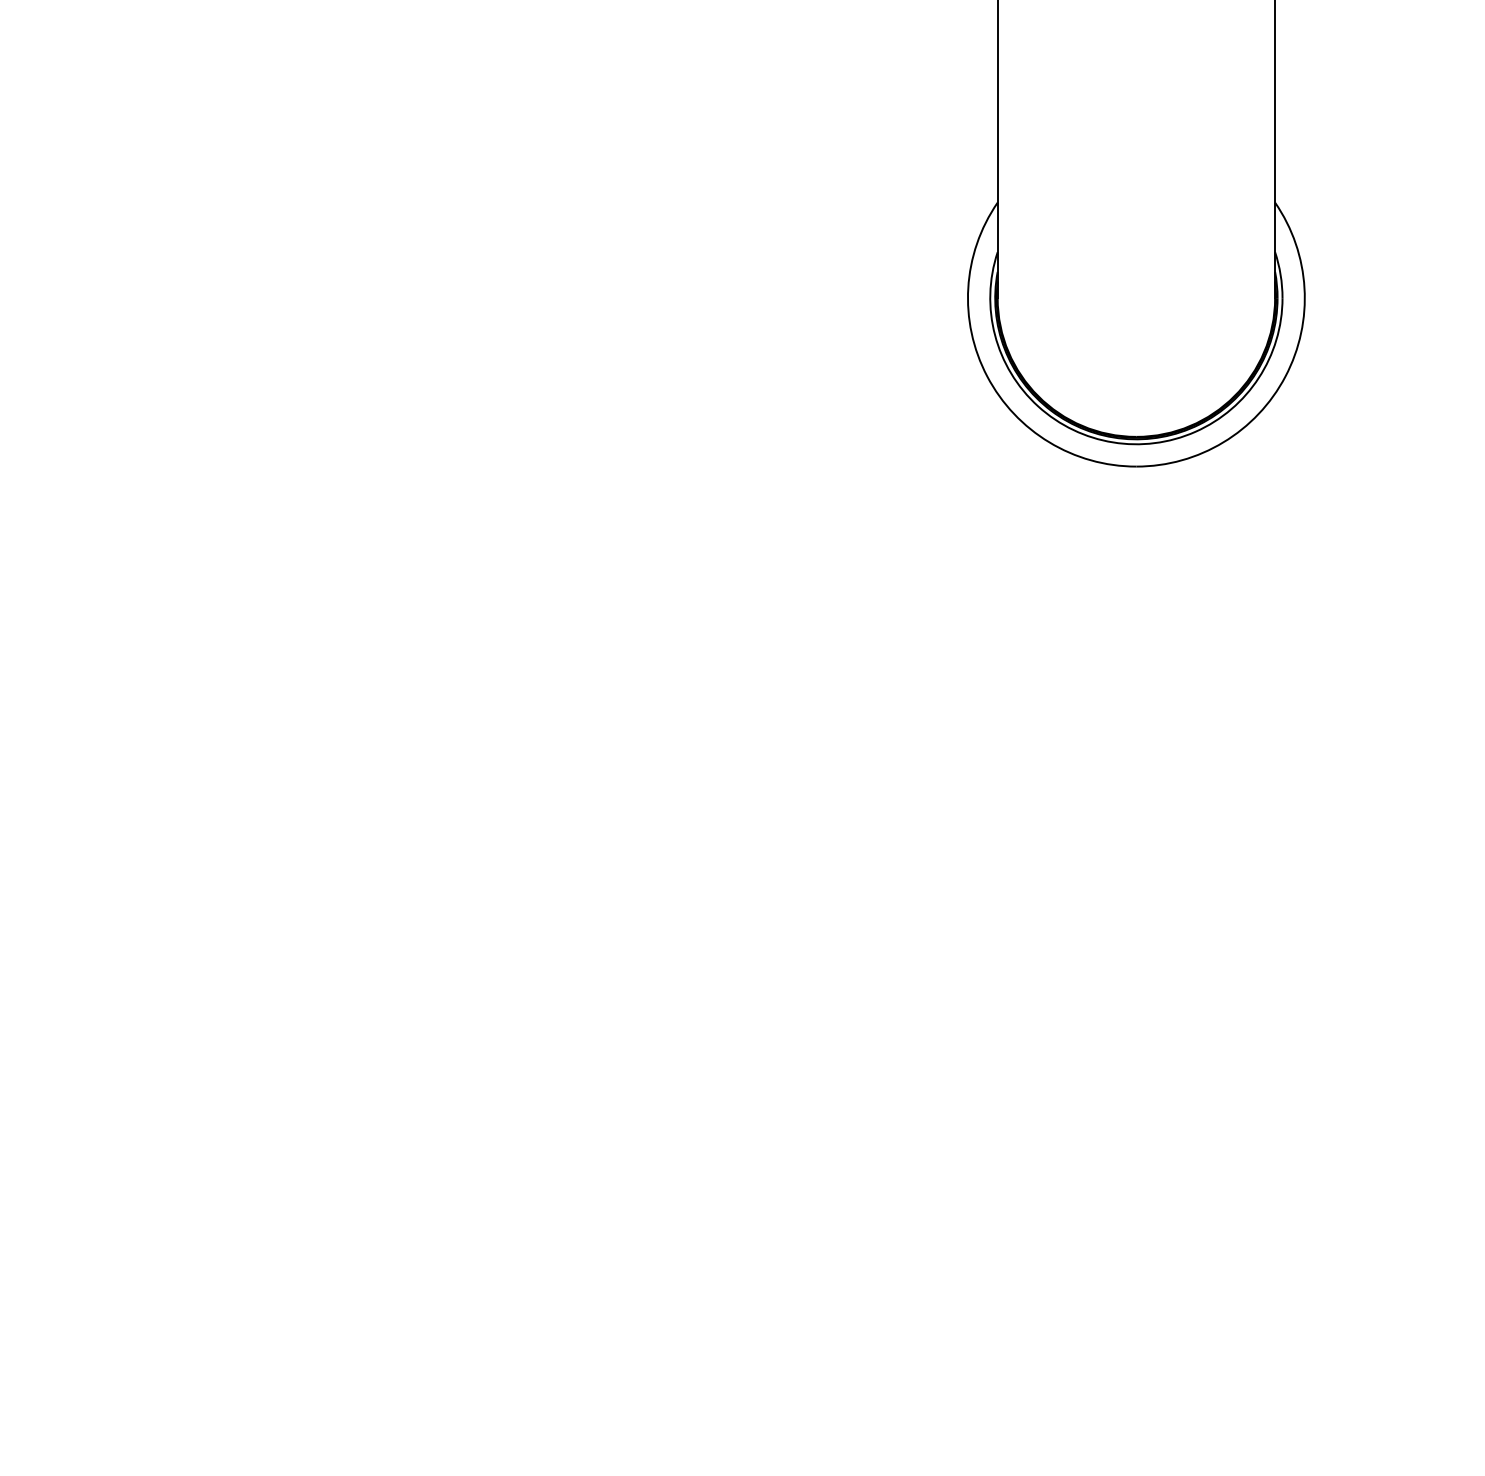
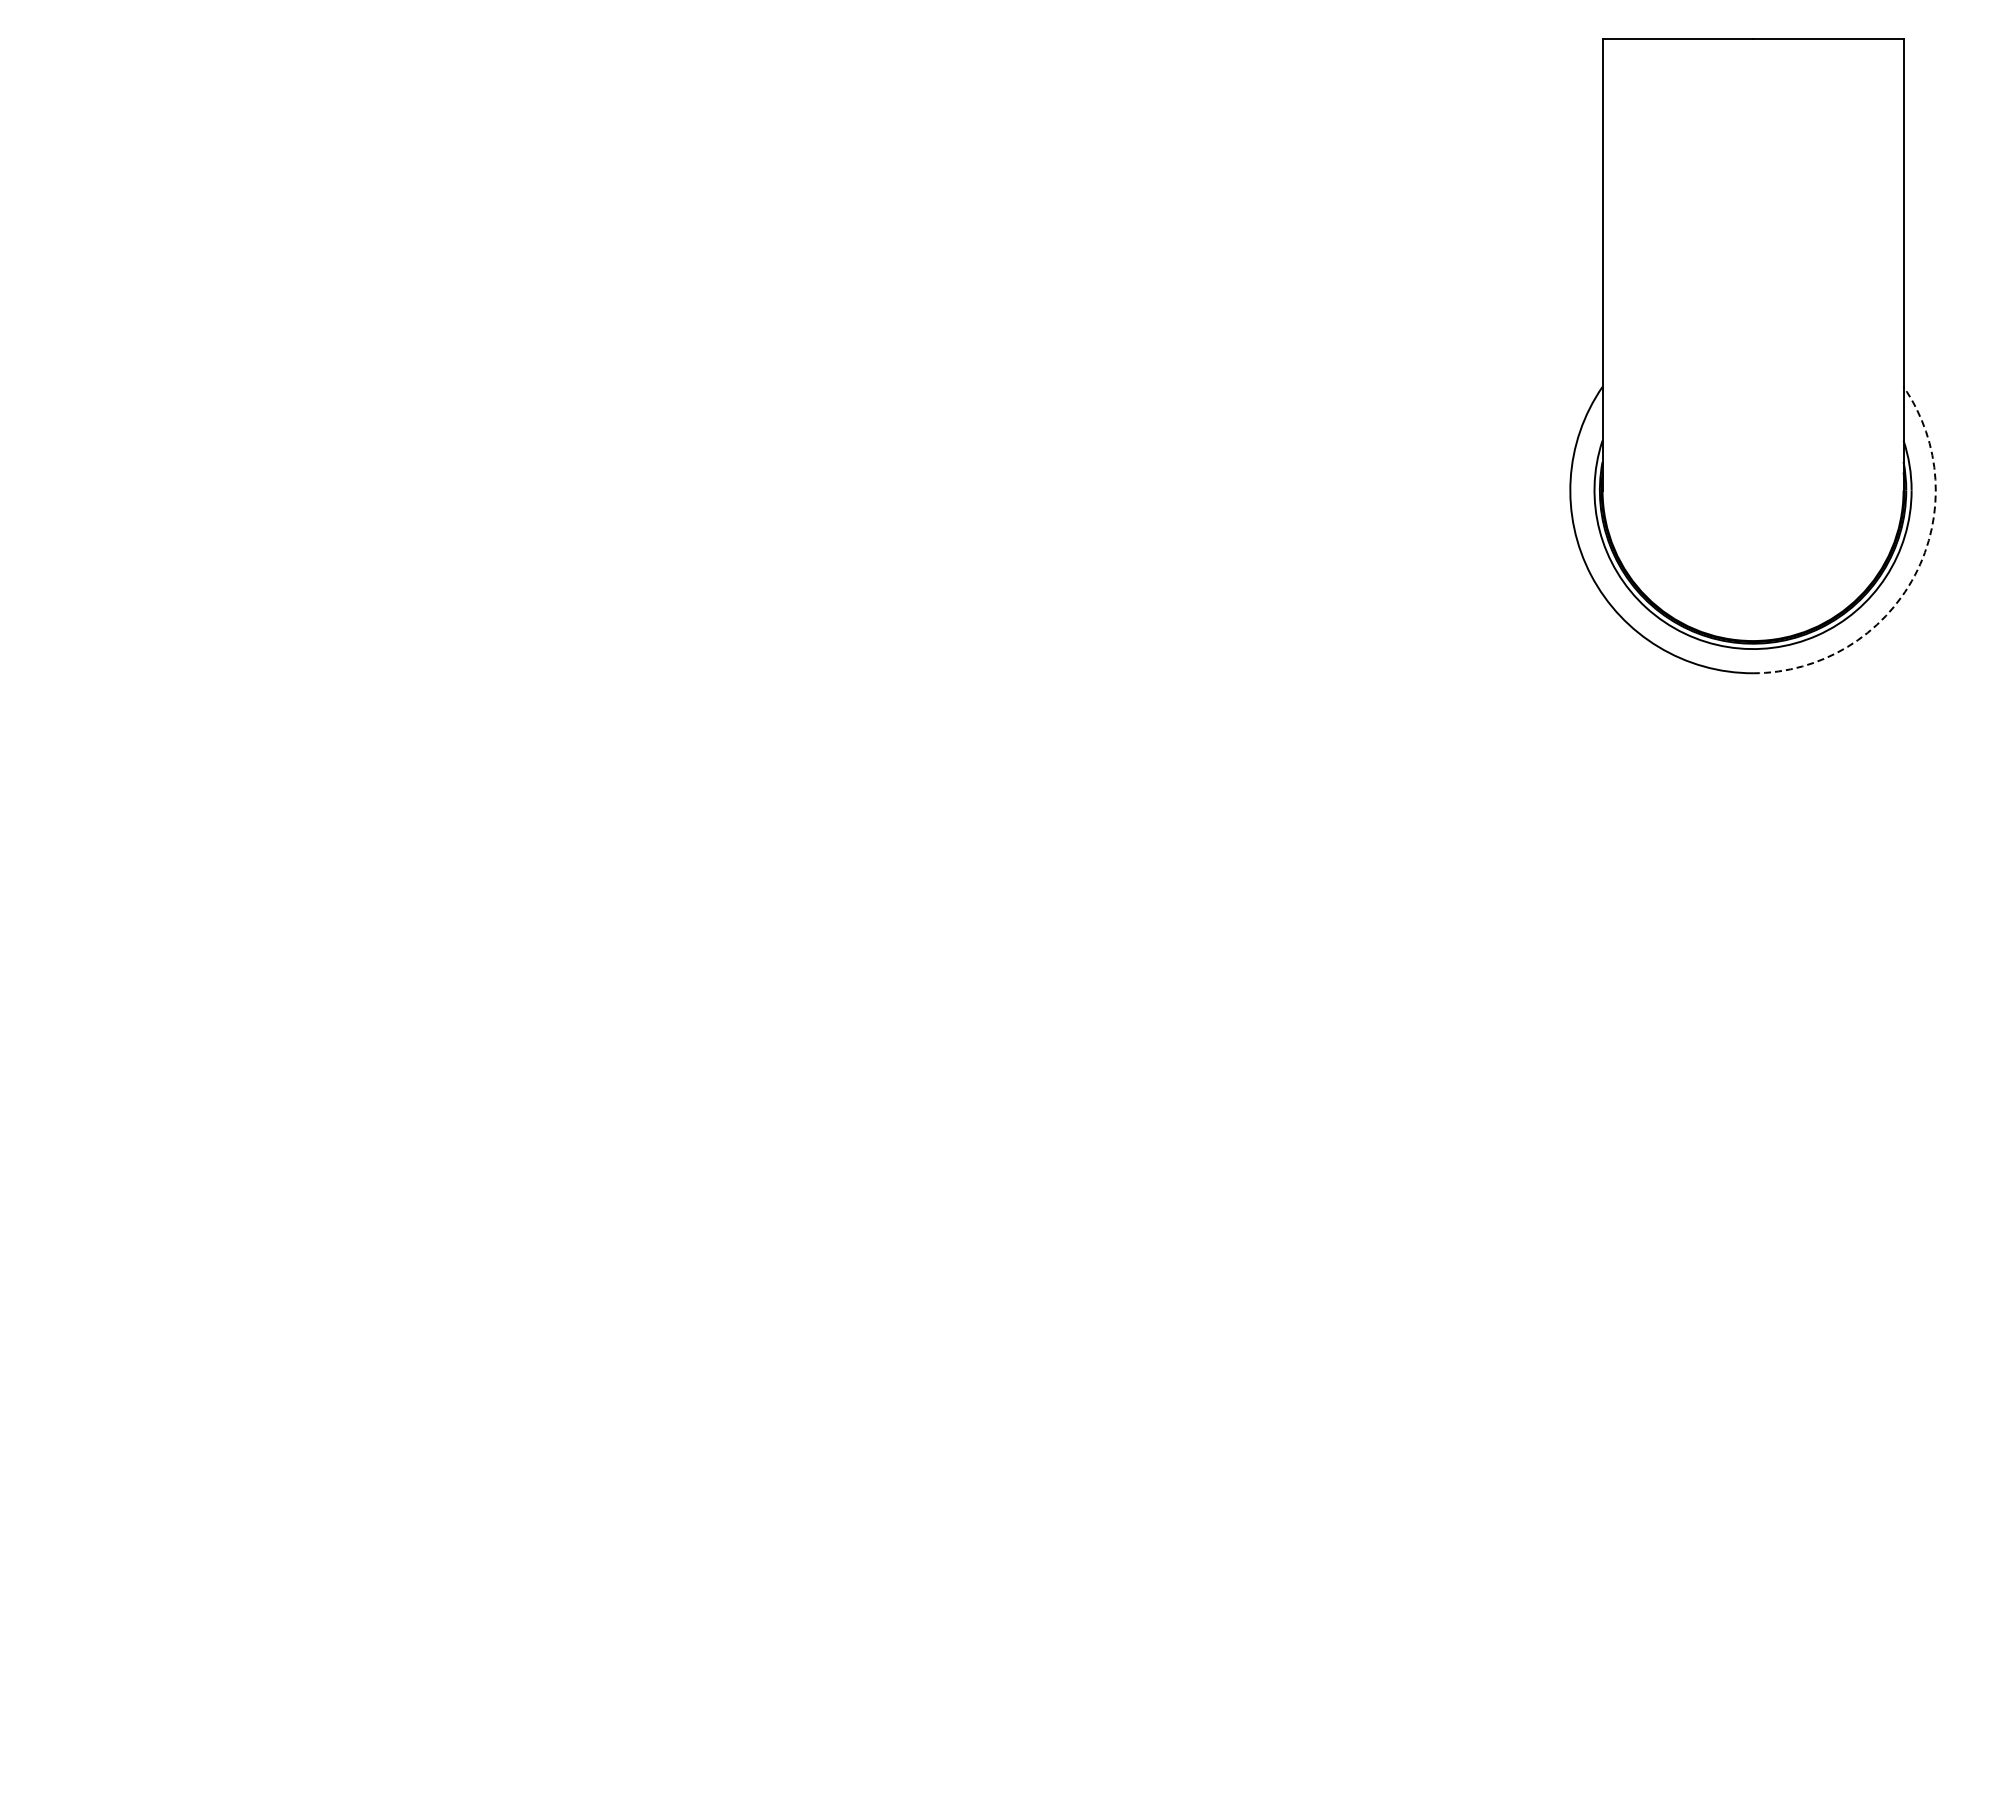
arc: (1285, 376) -> (1914, 575), solid -> dashed

